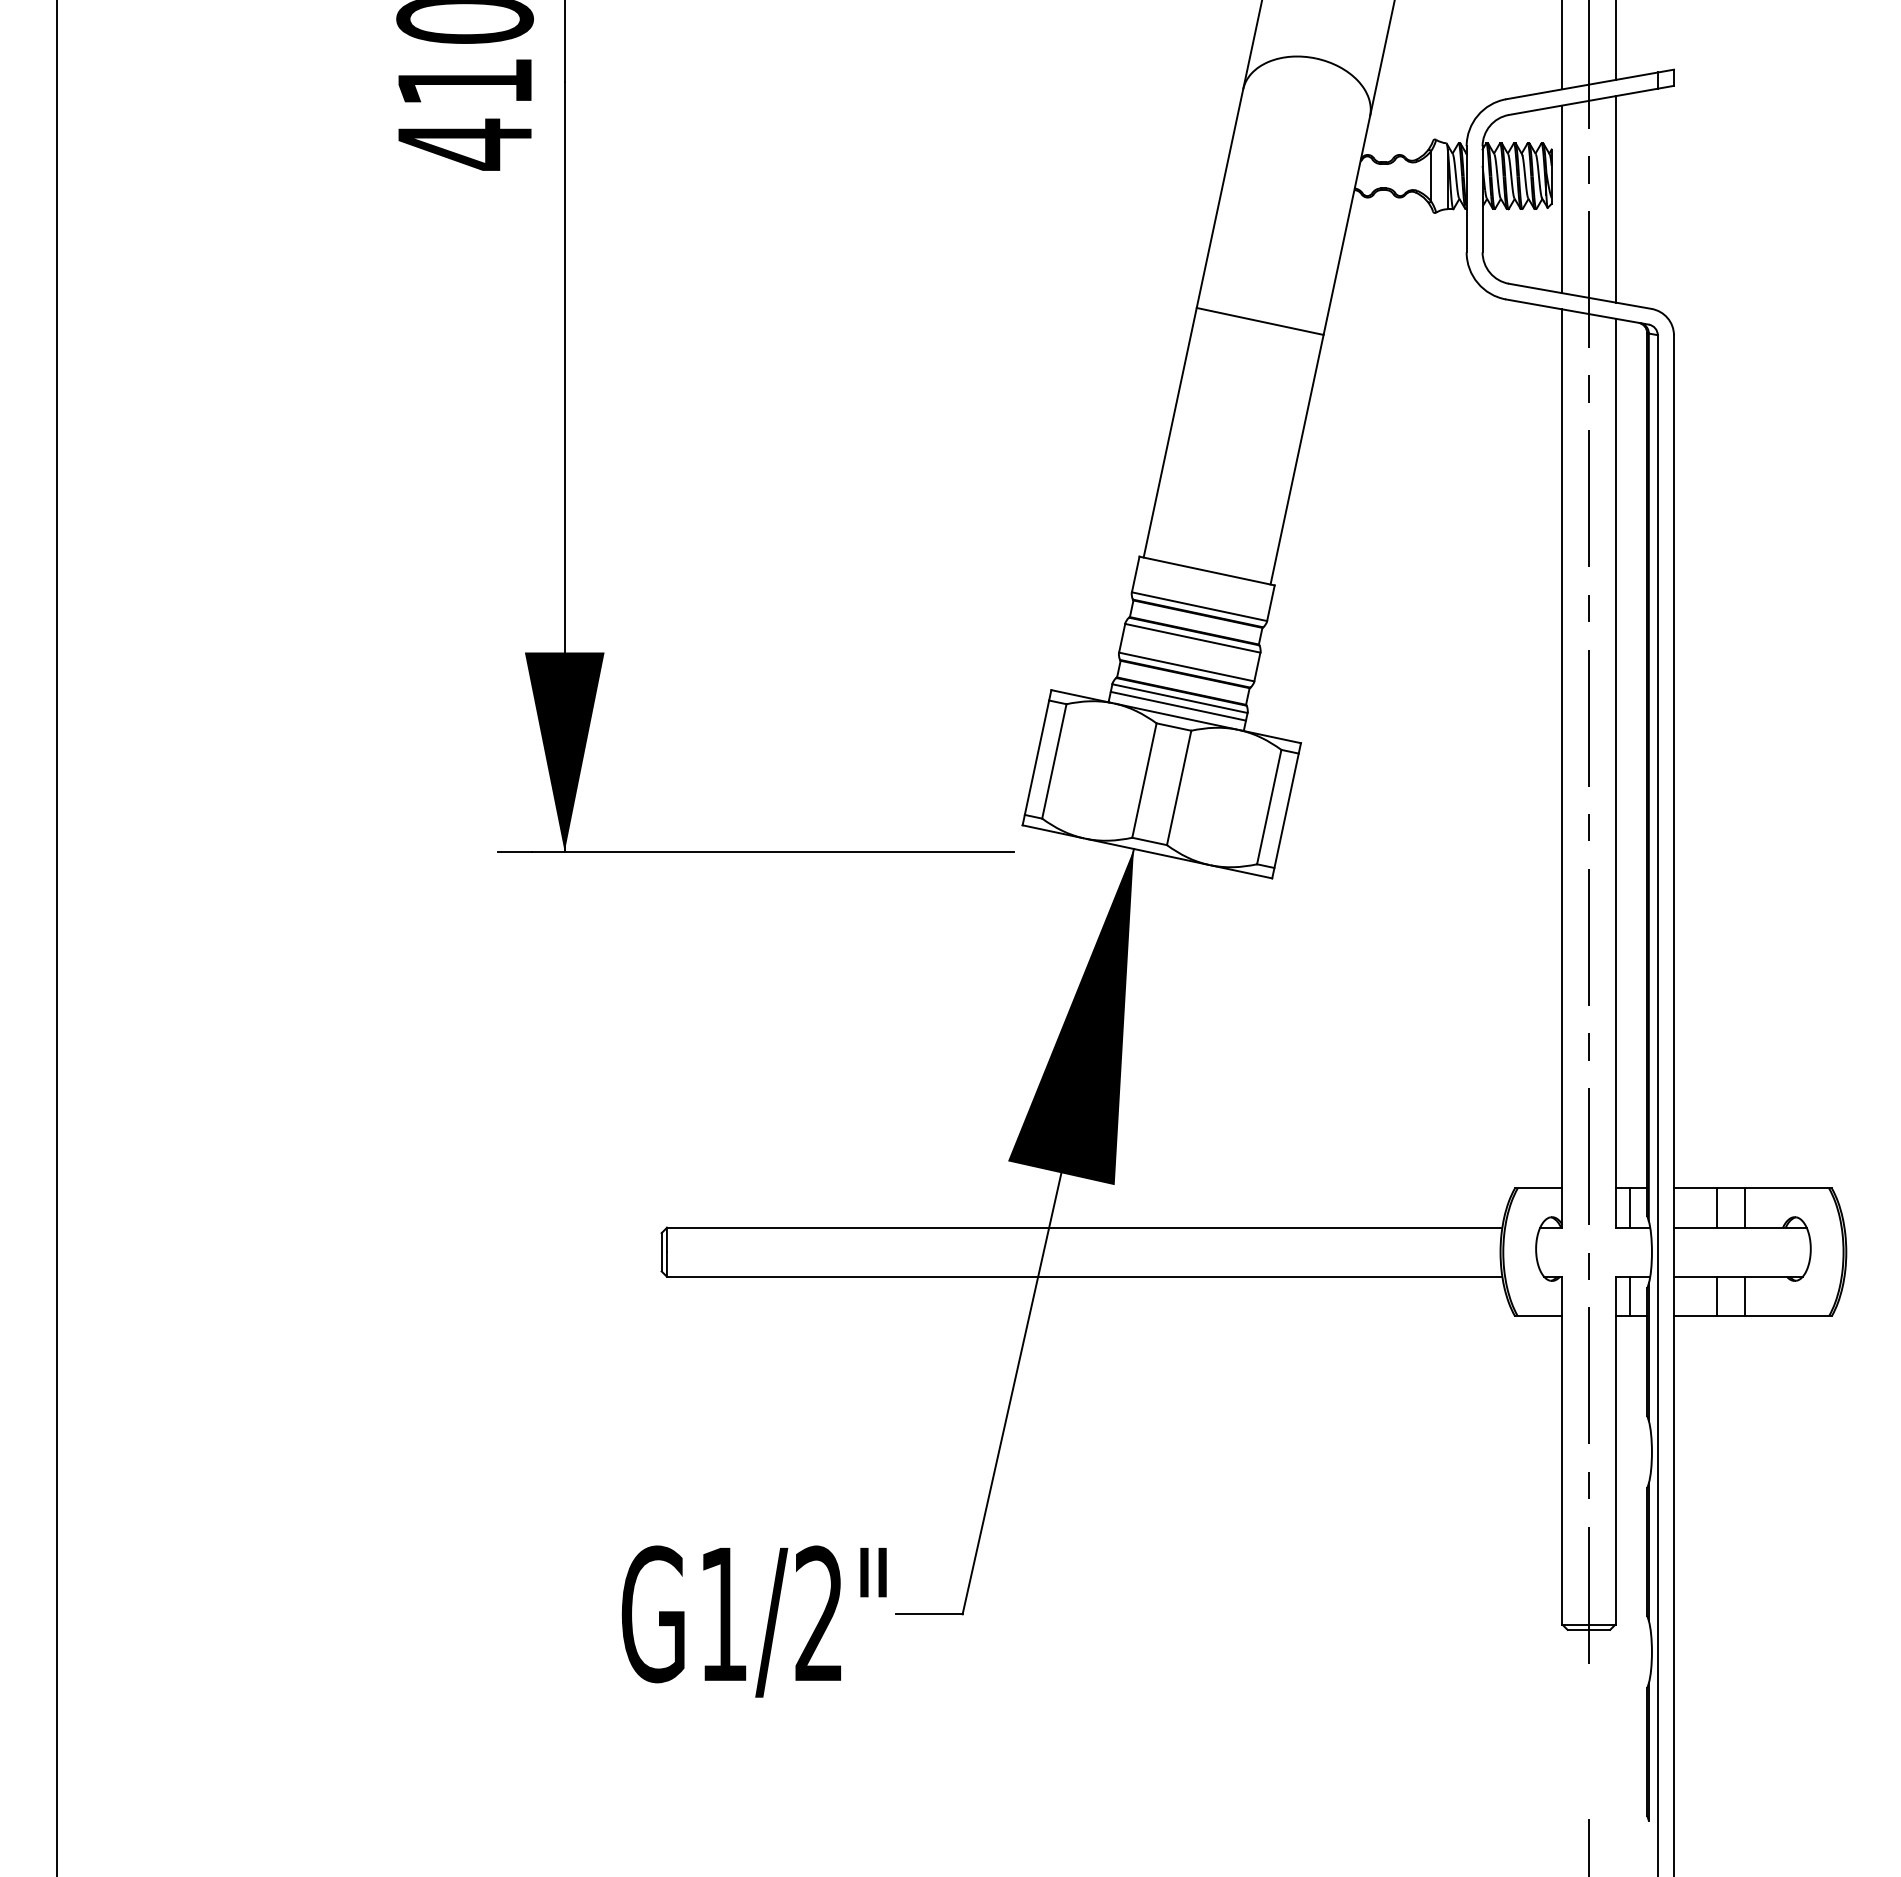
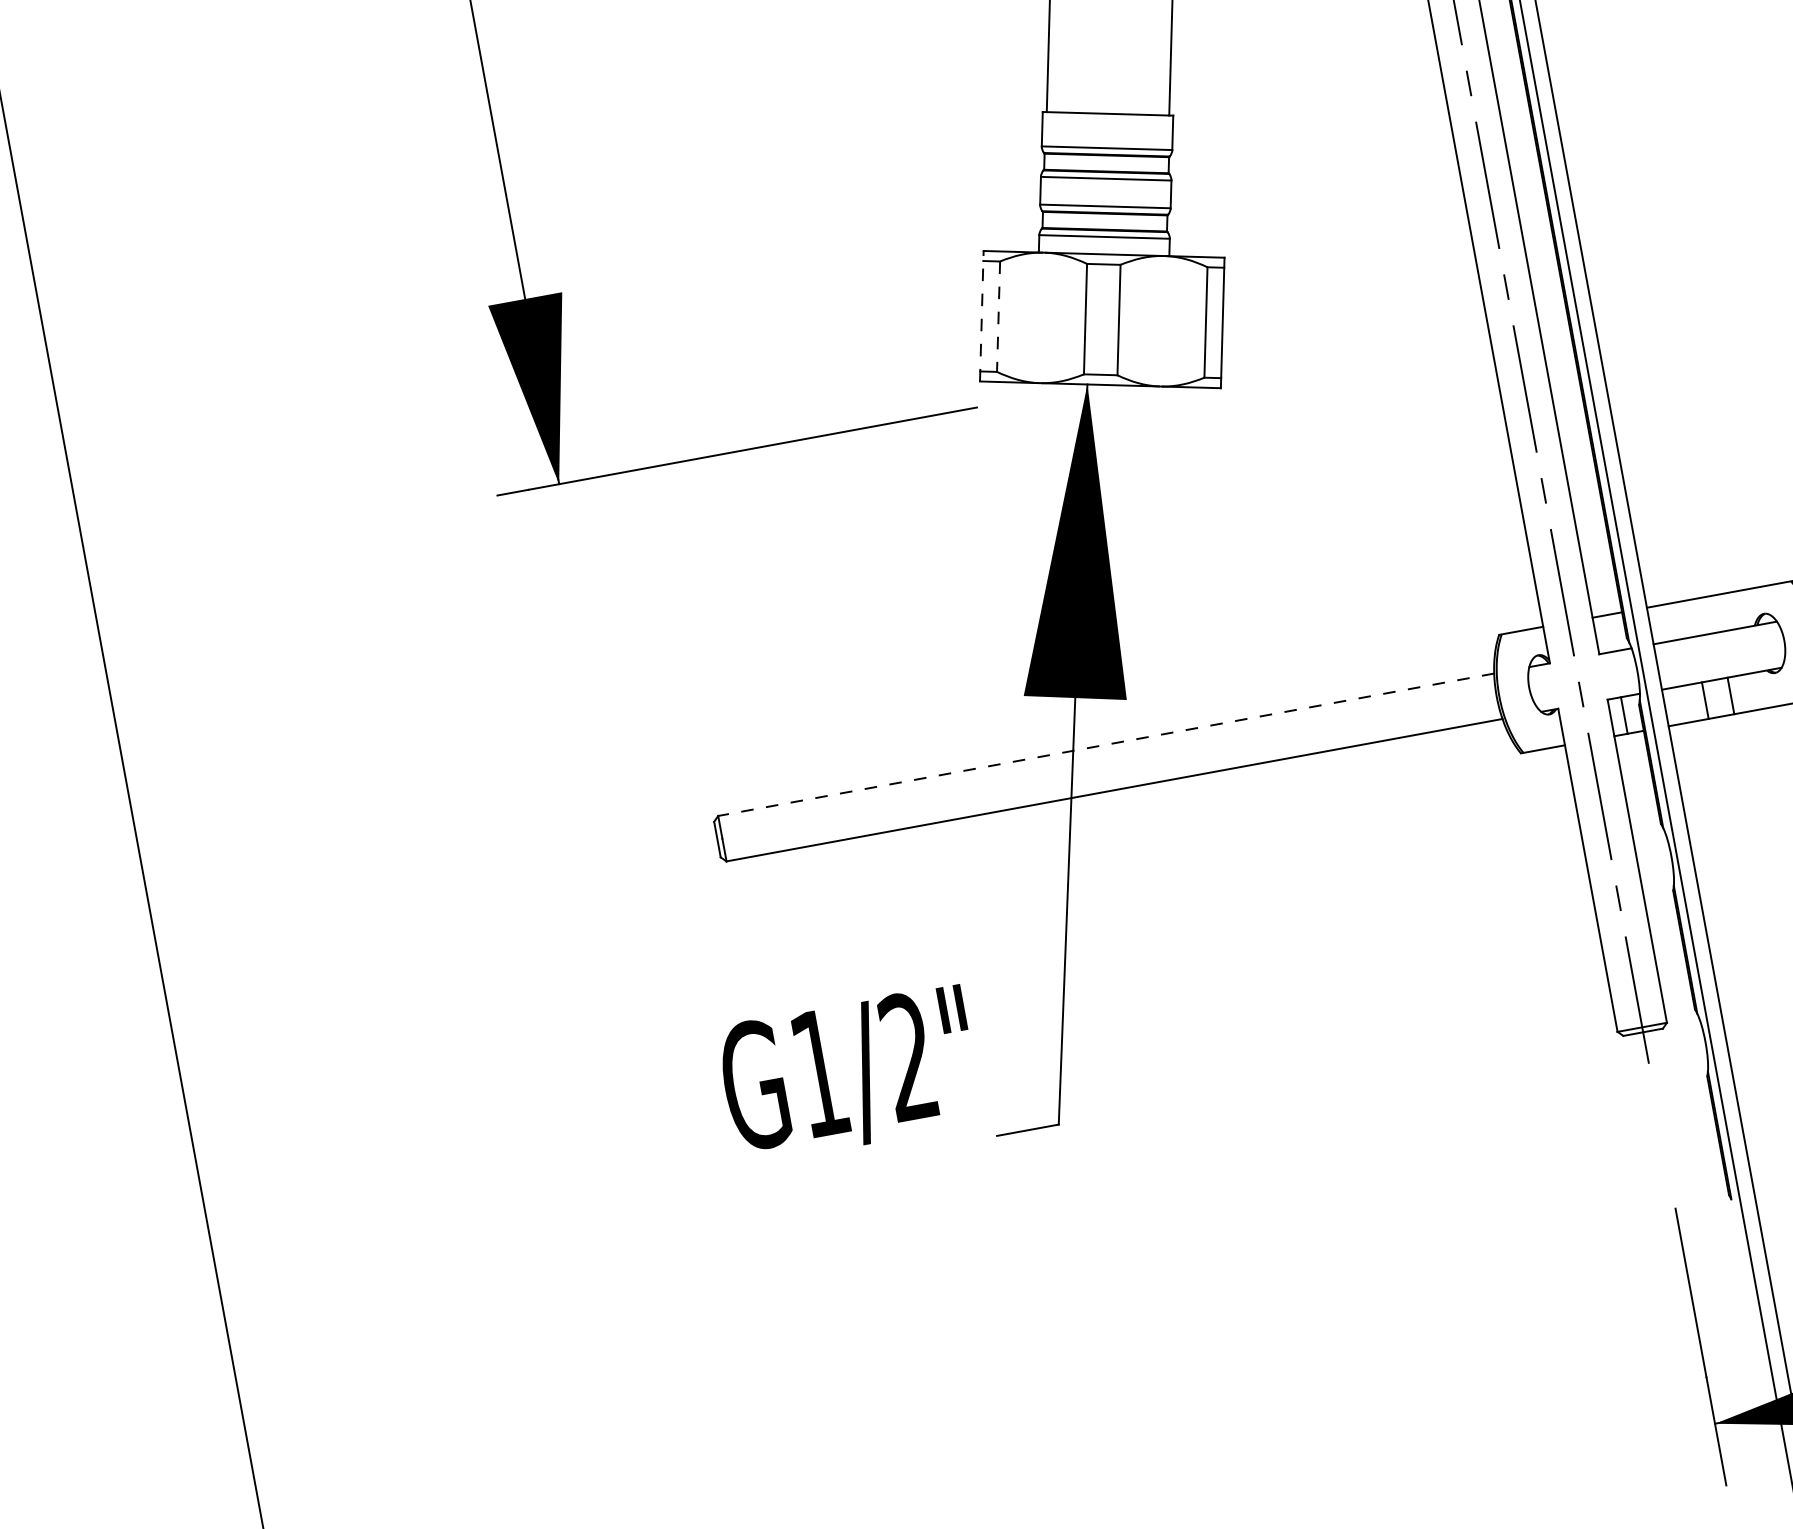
line: (1177, 705) -> (1103, 243), removed
line: (1037, 757) -> (982, 315), solid -> dashed
line: (1054, 761) -> (998, 316), solid -> dashed
line: (1629, 1207) -> (1608, 633), removed
line: (1717, 1207) -> (1690, 618), removed
line: (1744, 1207) -> (1715, 613), removed
line: (1084, 1227) -> (1106, 744), solid -> dashed
text: (753, 1621) -> (848, 1074), moved

